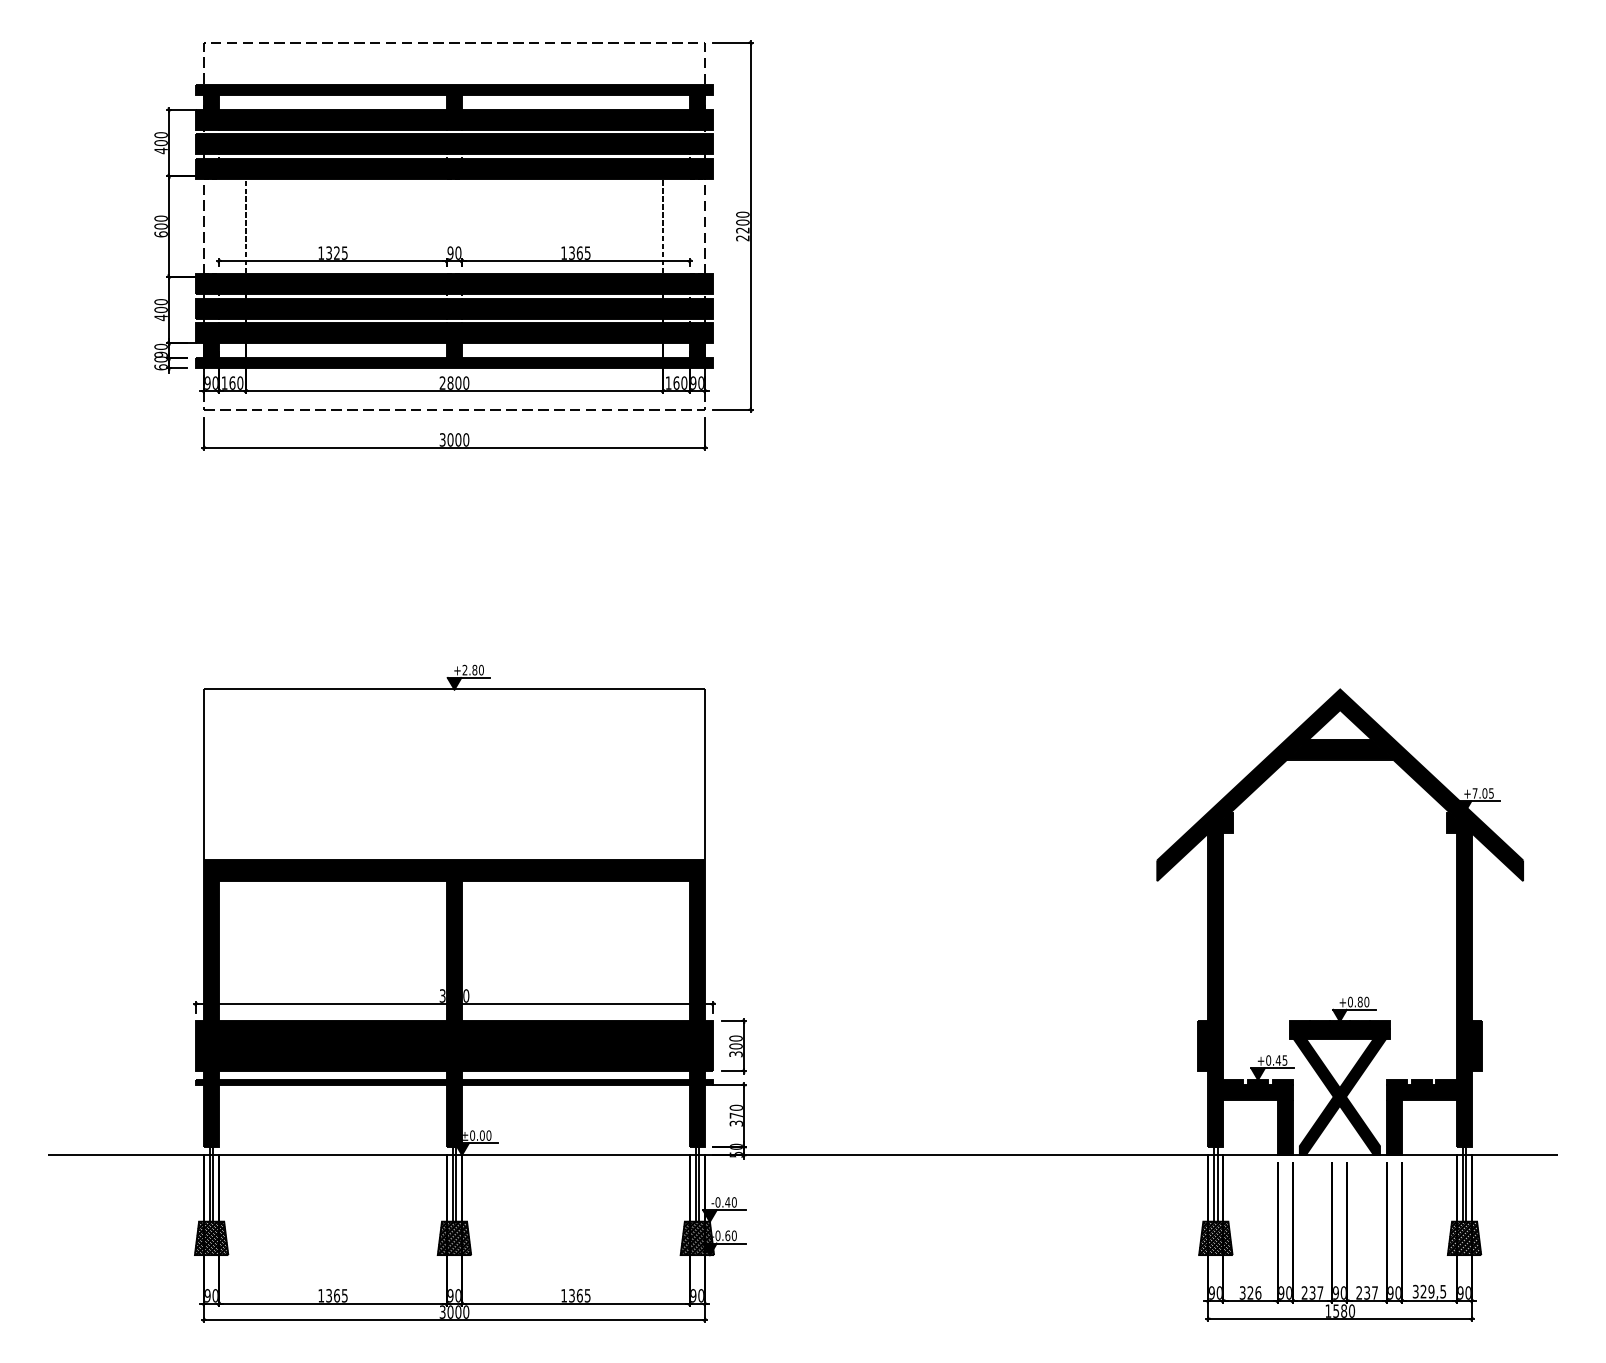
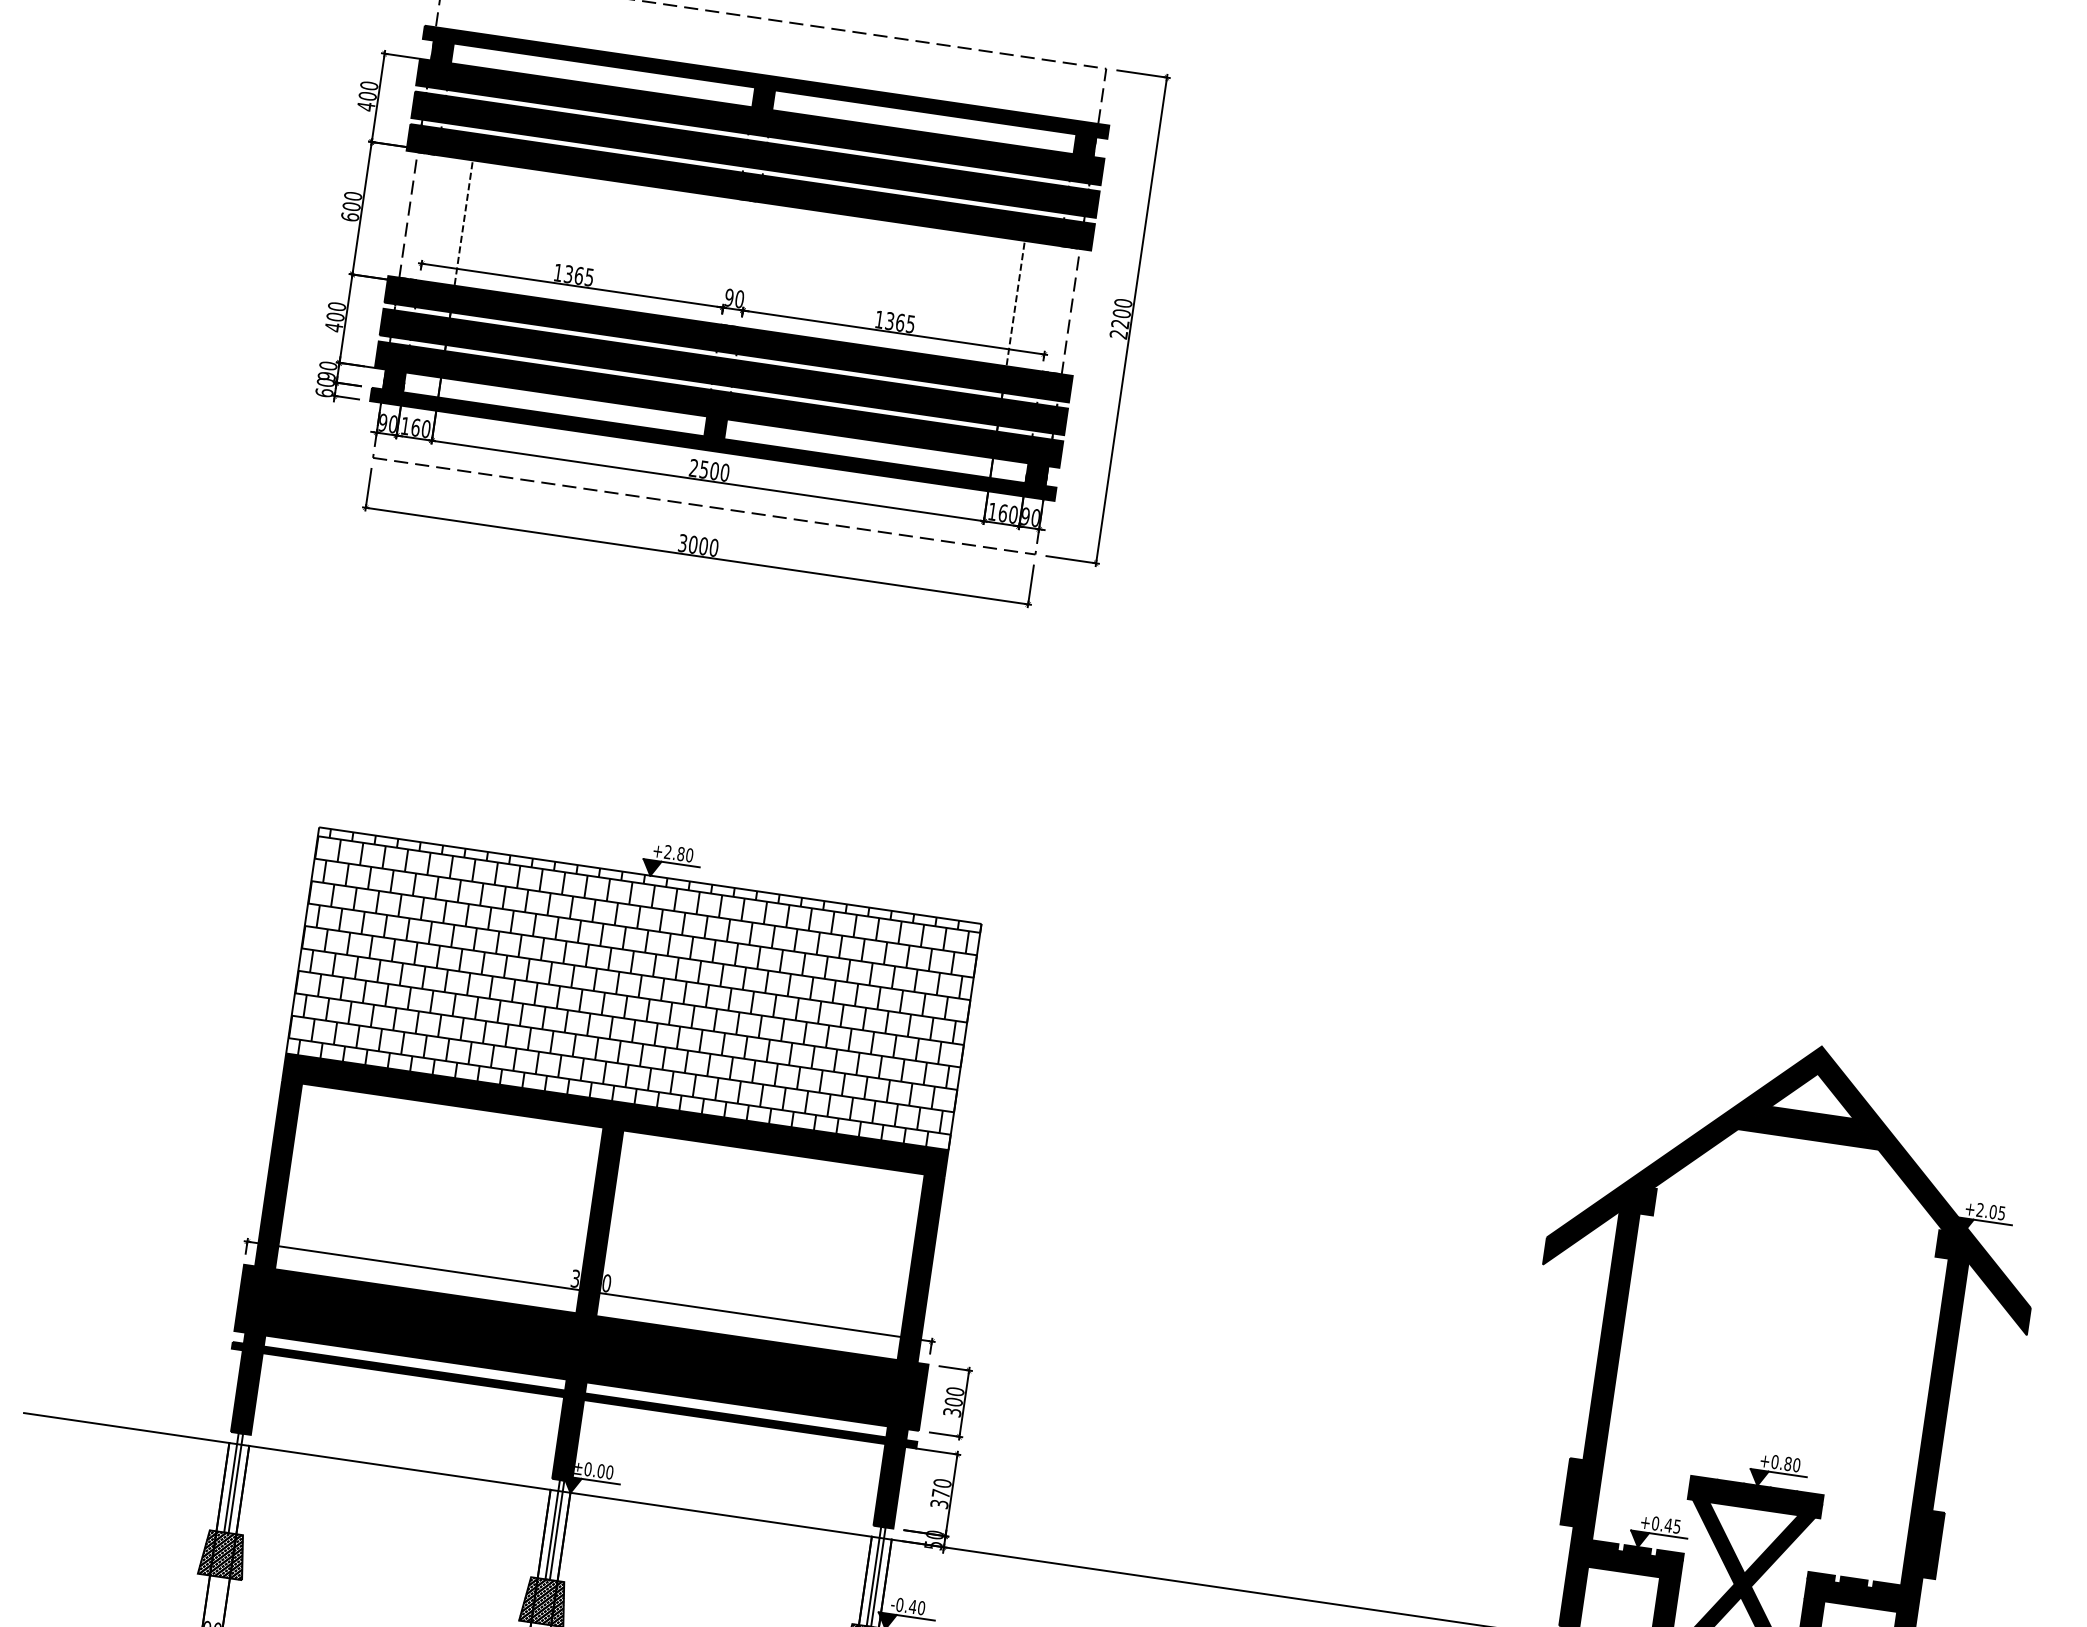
text: (337, 252) -> (579, 275), 1325 -> 1365
text: (450, 382) -> (704, 468), 2800 -> 2500
hatch: (454, 774) -> (633, 988), added
text: (1474, 793) -> (1979, 1210), +7.05 -> +2.05

